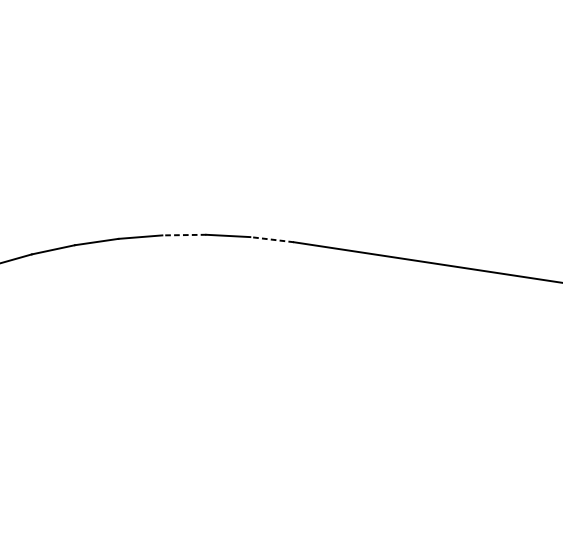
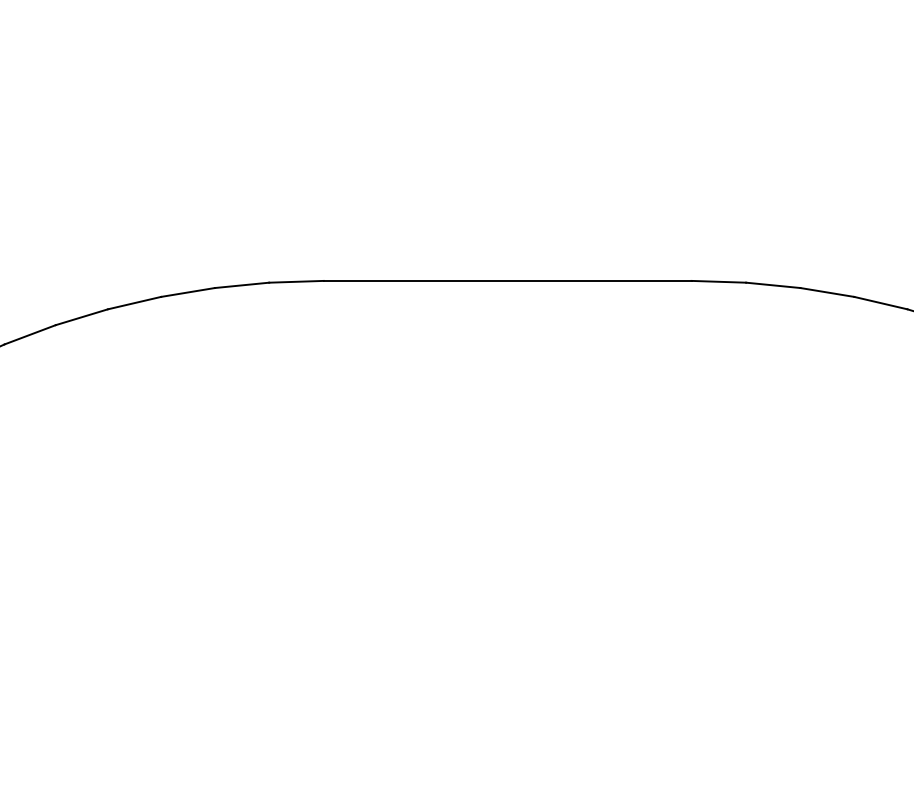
line: (183, 235) -> (187, 292), dashed -> solid
line: (271, 239) -> (295, 281), dashed -> solid

